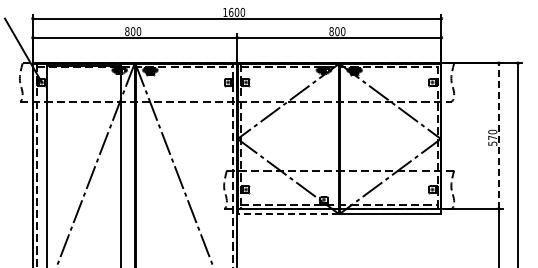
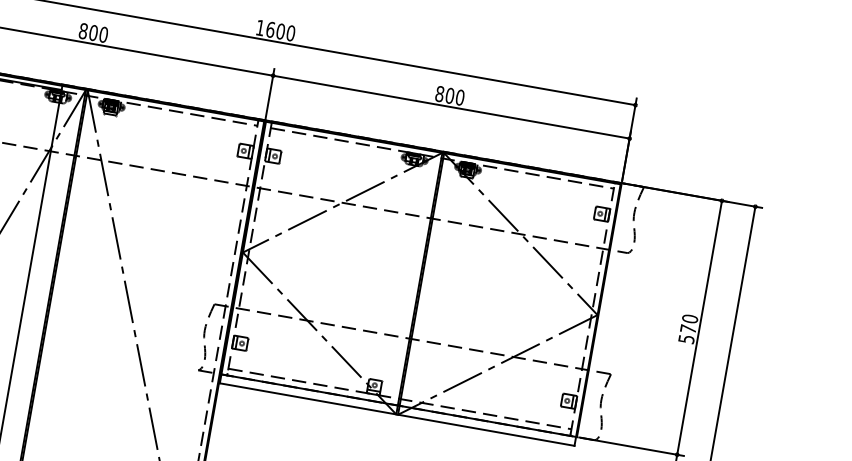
line: (498, 136) -> (698, 328), dashed -> solid
line: (288, 213) -> (308, 398), dashed -> solid

